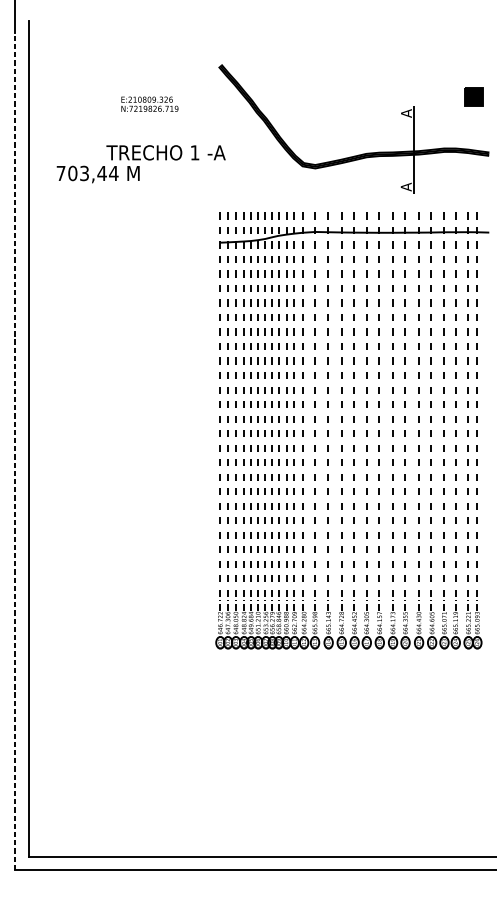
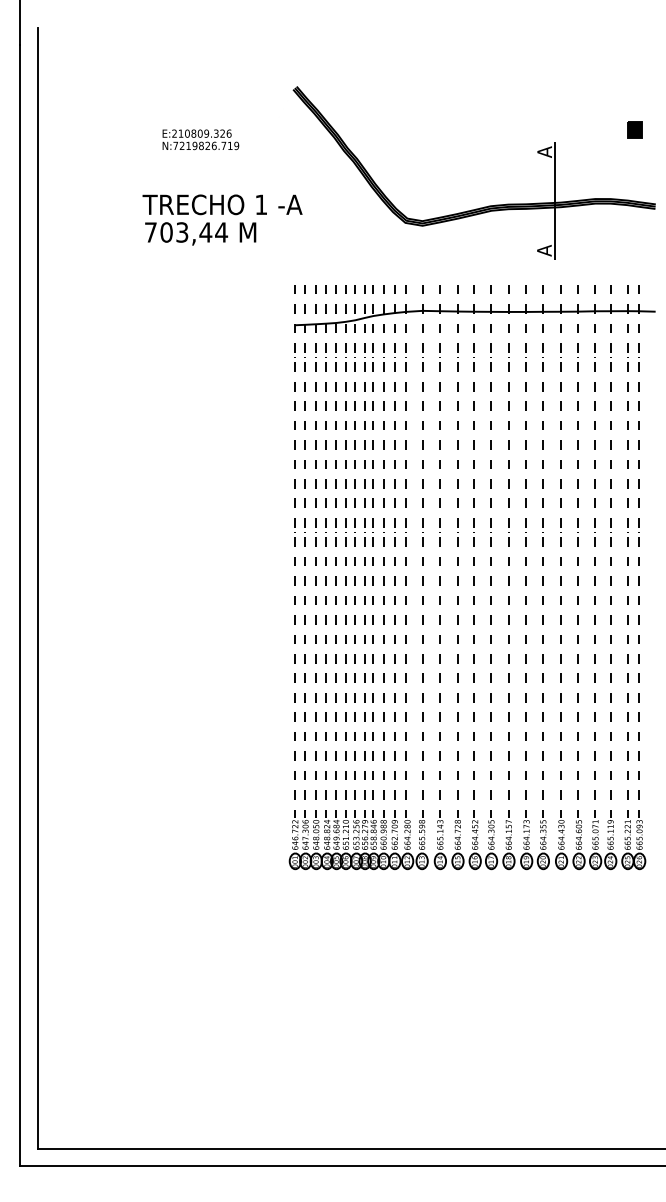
part: (473, 96) -> (634, 129), size x0.62
text: (98, 174) -> (200, 233), moved
line: (15, 451) -> (20, 605), dashed -> solid

